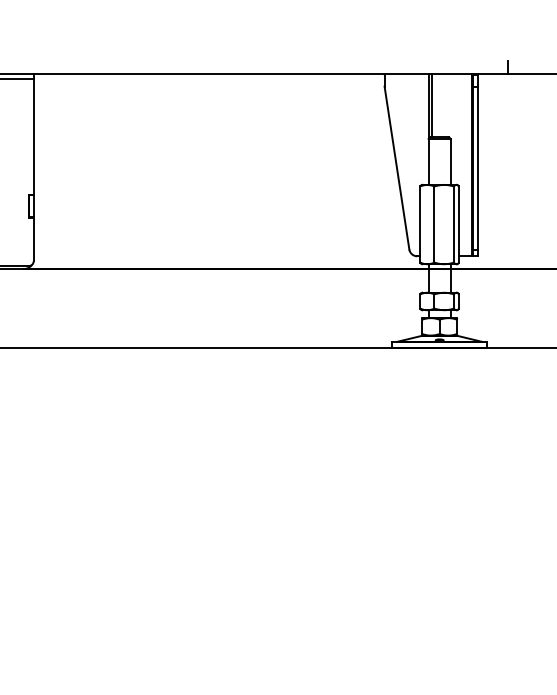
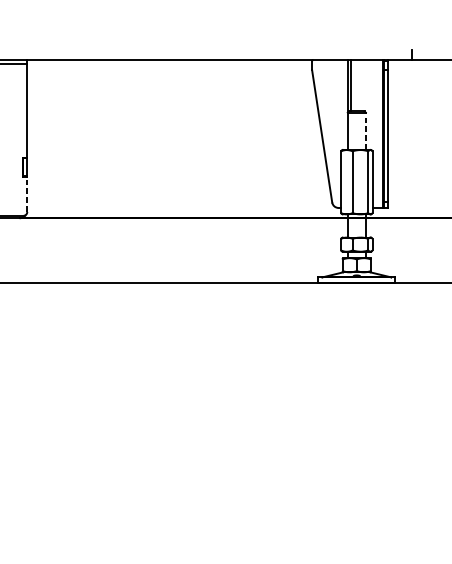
line: (450, 161) -> (365, 131), solid -> dashed
line: (33, 239) -> (27, 194), solid -> dashed

